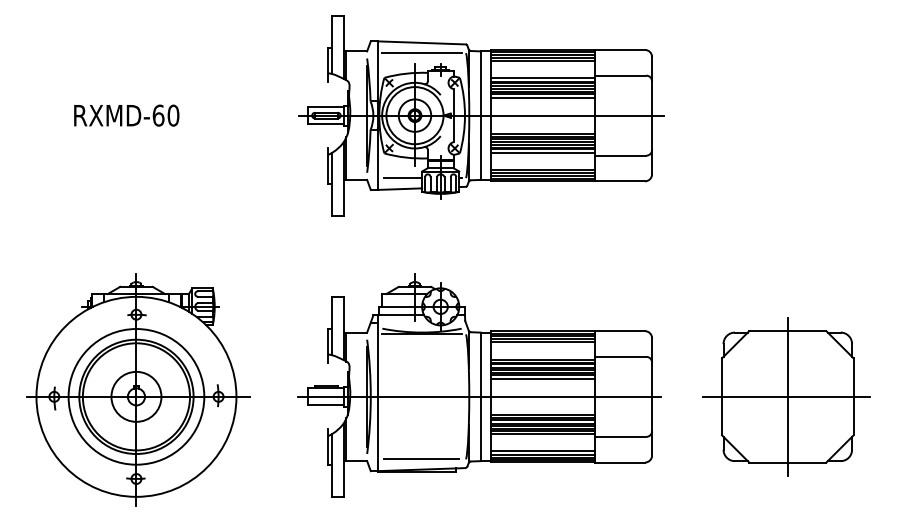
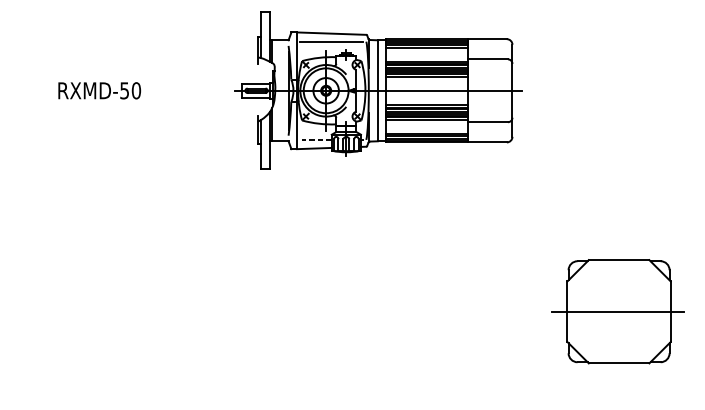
text: (158, 115) -> (124, 90), RXMD-60 -> RXMD-50
line: (402, 178) -> (316, 140), solid -> dashed
part: (479, 385) -> (376, 302), removed
part: (138, 389) -> (108, 305), removed
line: (787, 396) -> (618, 311), removed

